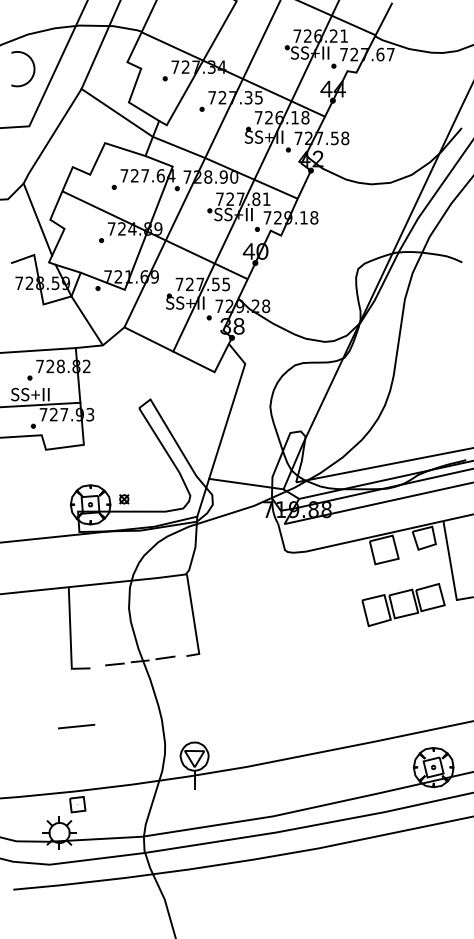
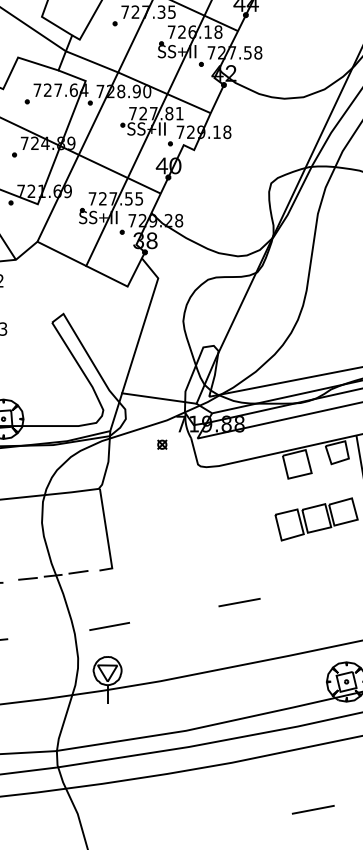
part: (124, 499) -> (162, 444), moved
line: (326, 687) -> (239, 601), added
line: (196, 711) -> (109, 625), added
line: (399, 895) -> (312, 809), added

